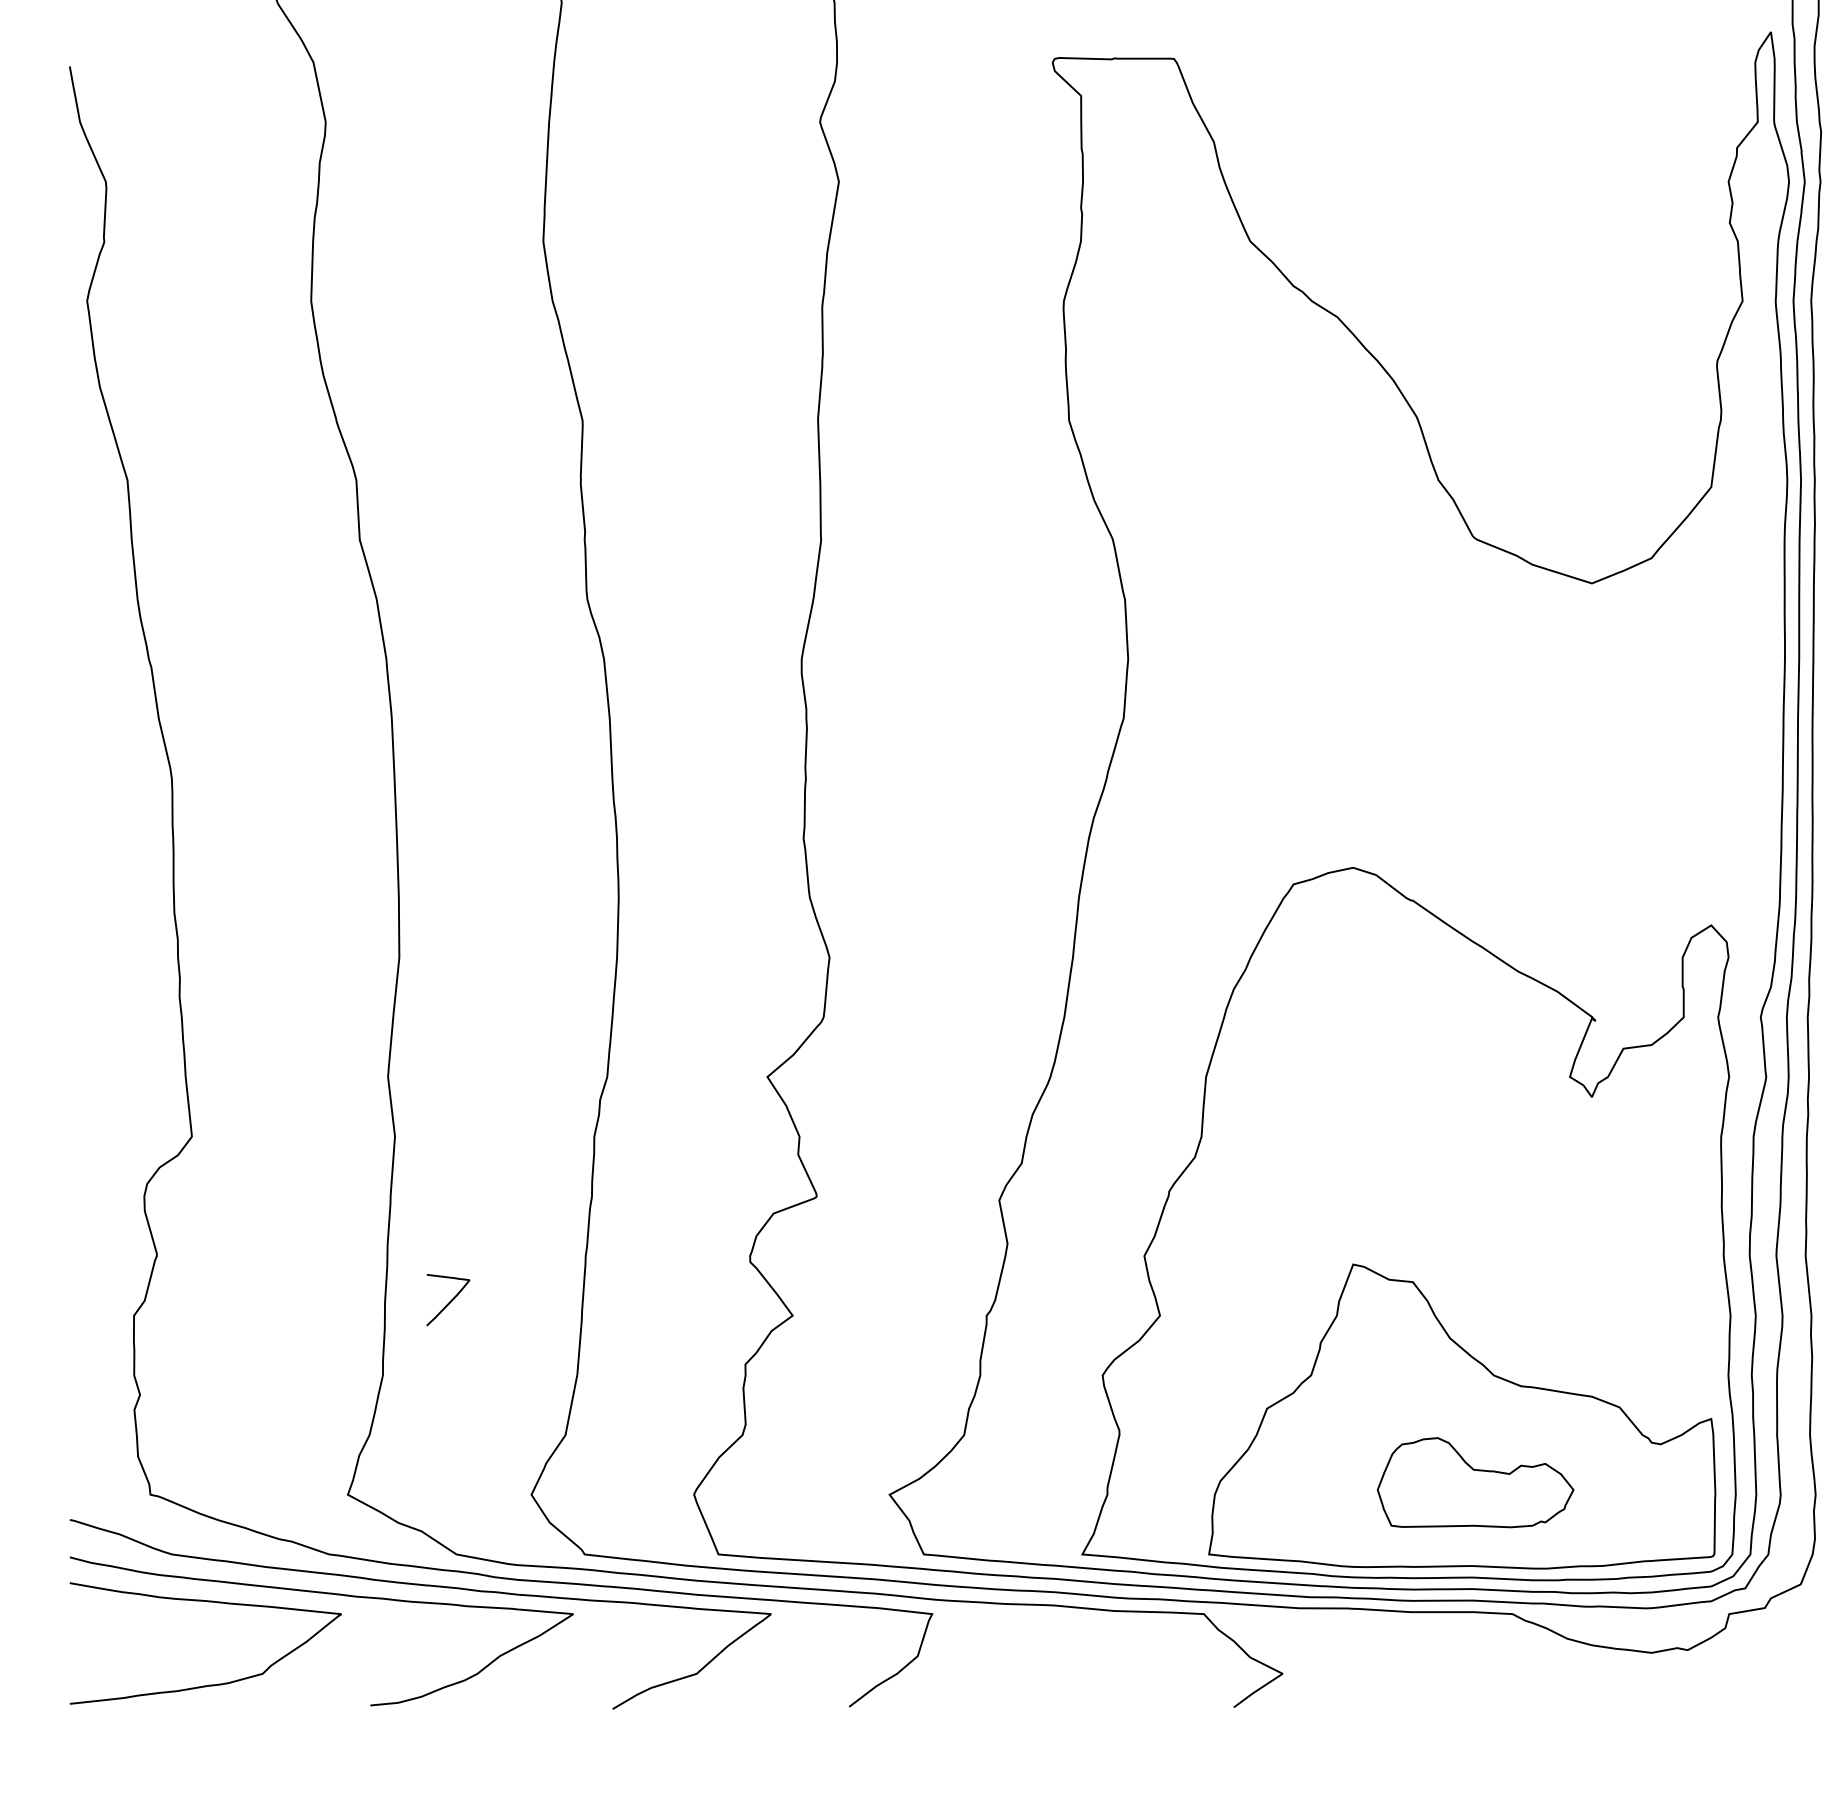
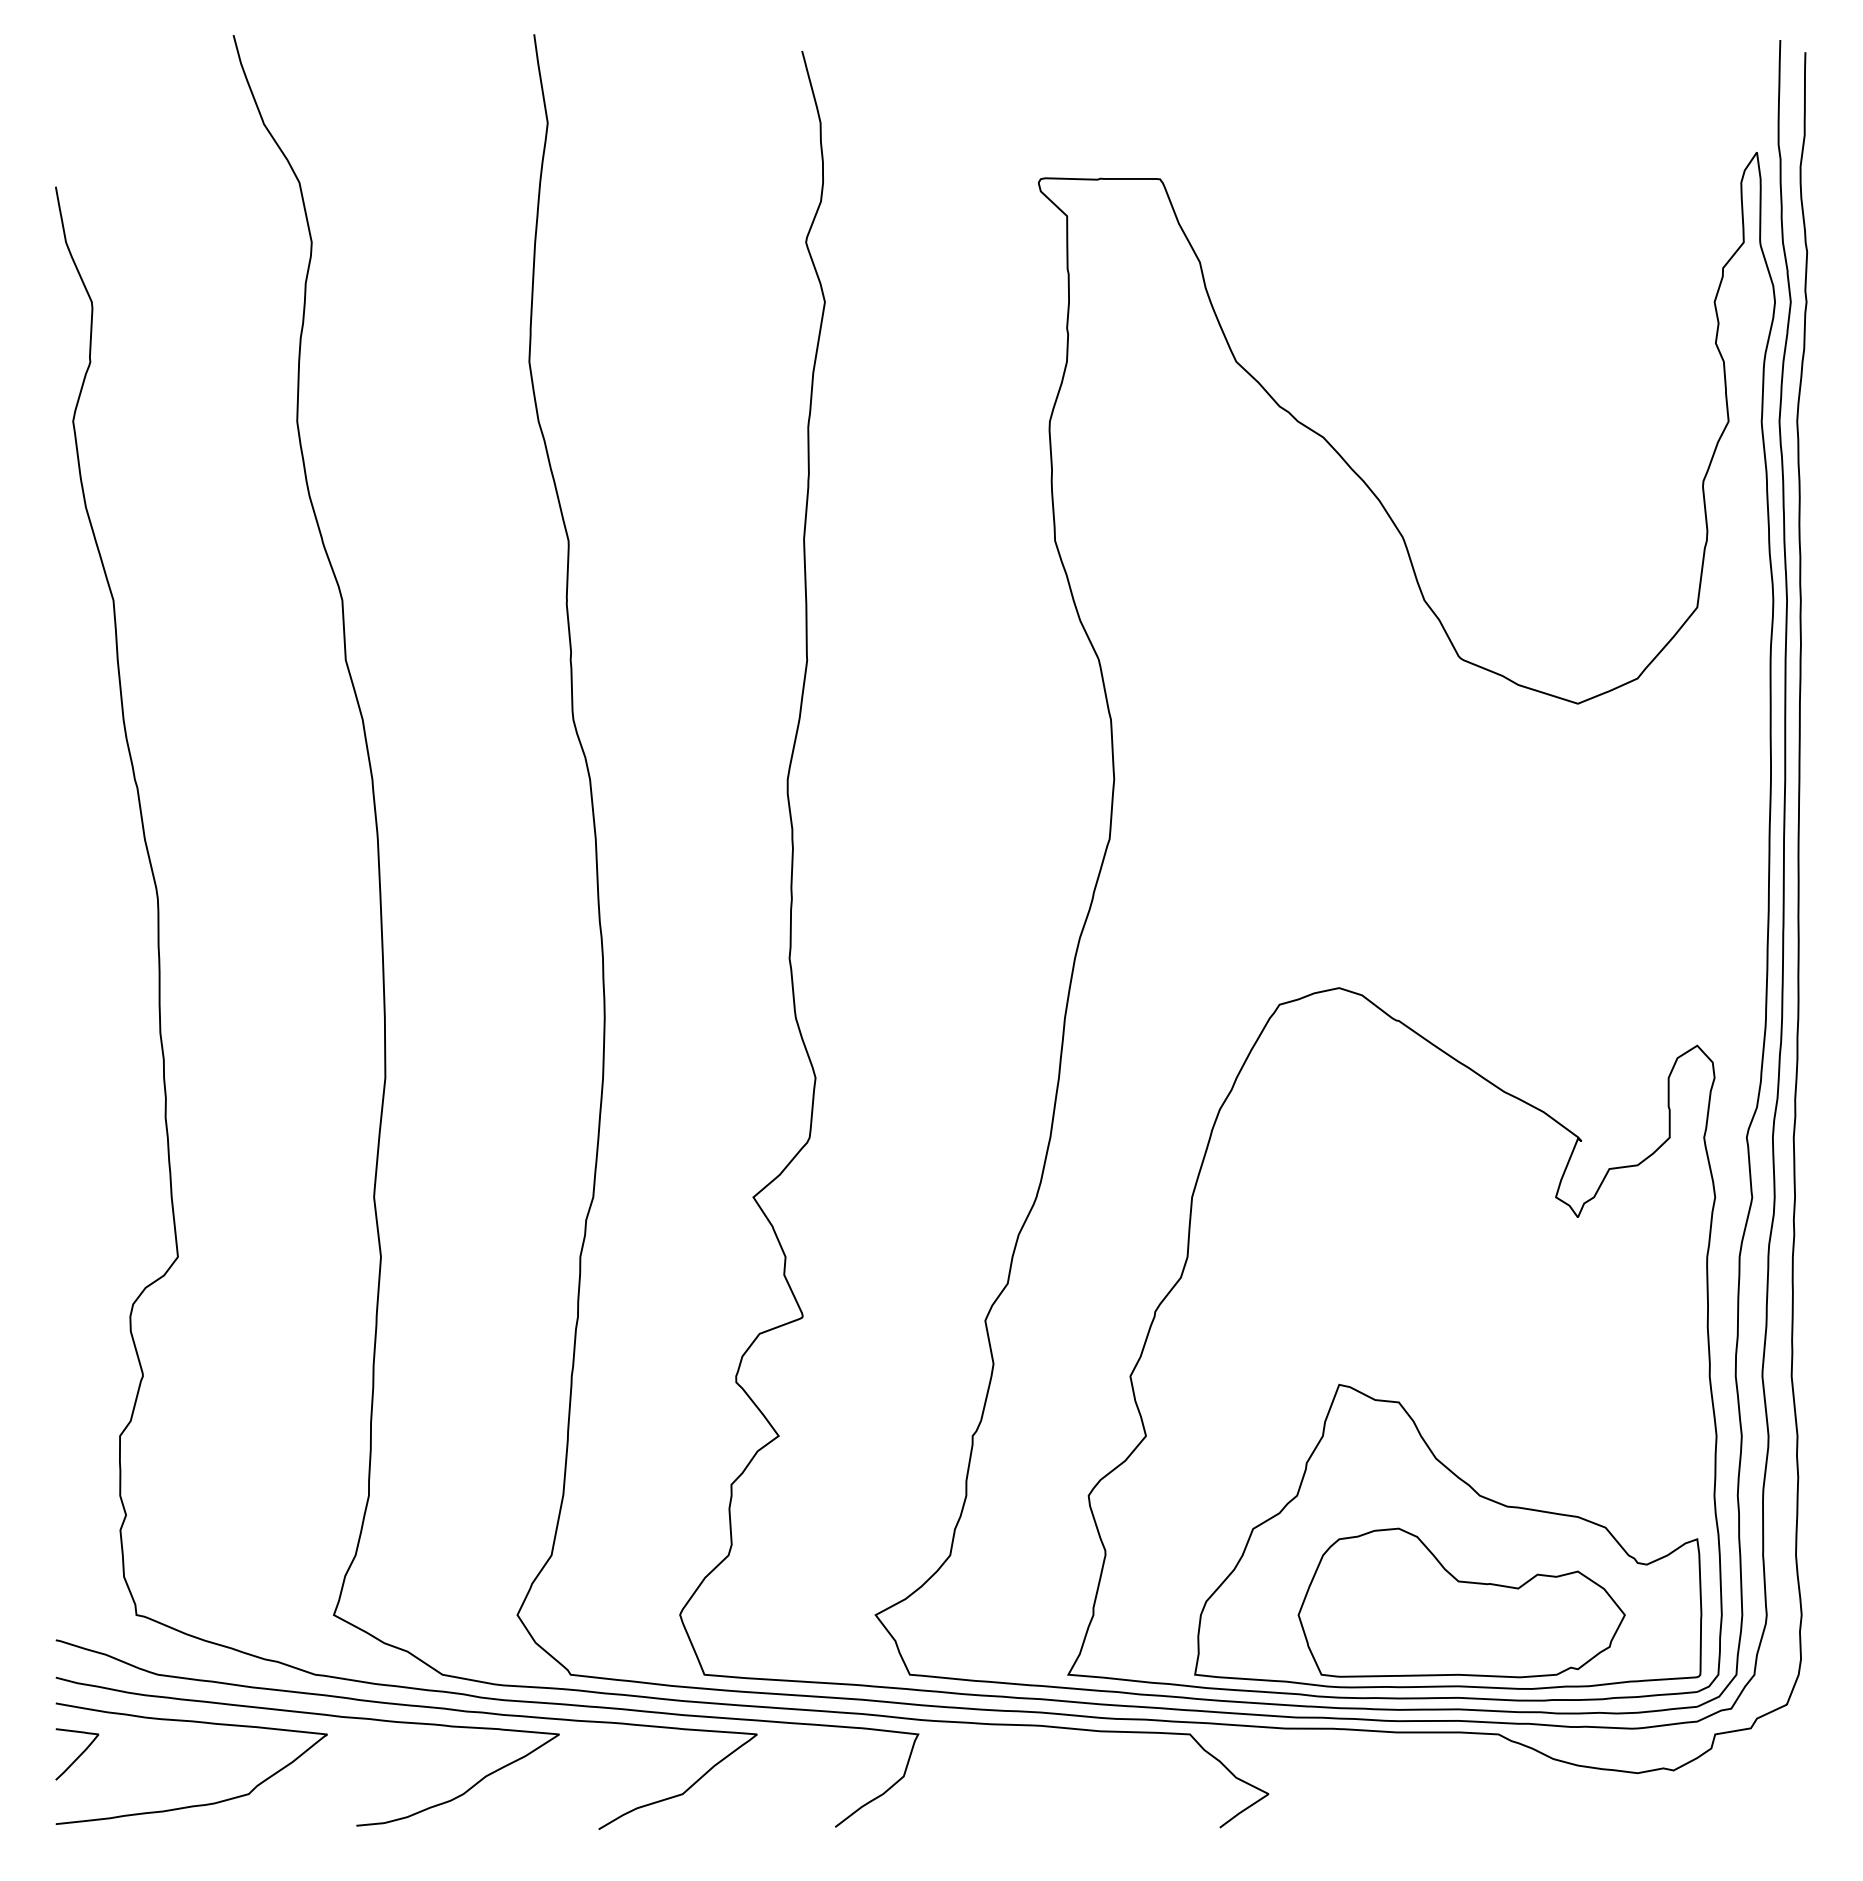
curve: (449, 1301) -> (78, 1755), moved
part: (1475, 1482) -> (1461, 1602), size x1.67

